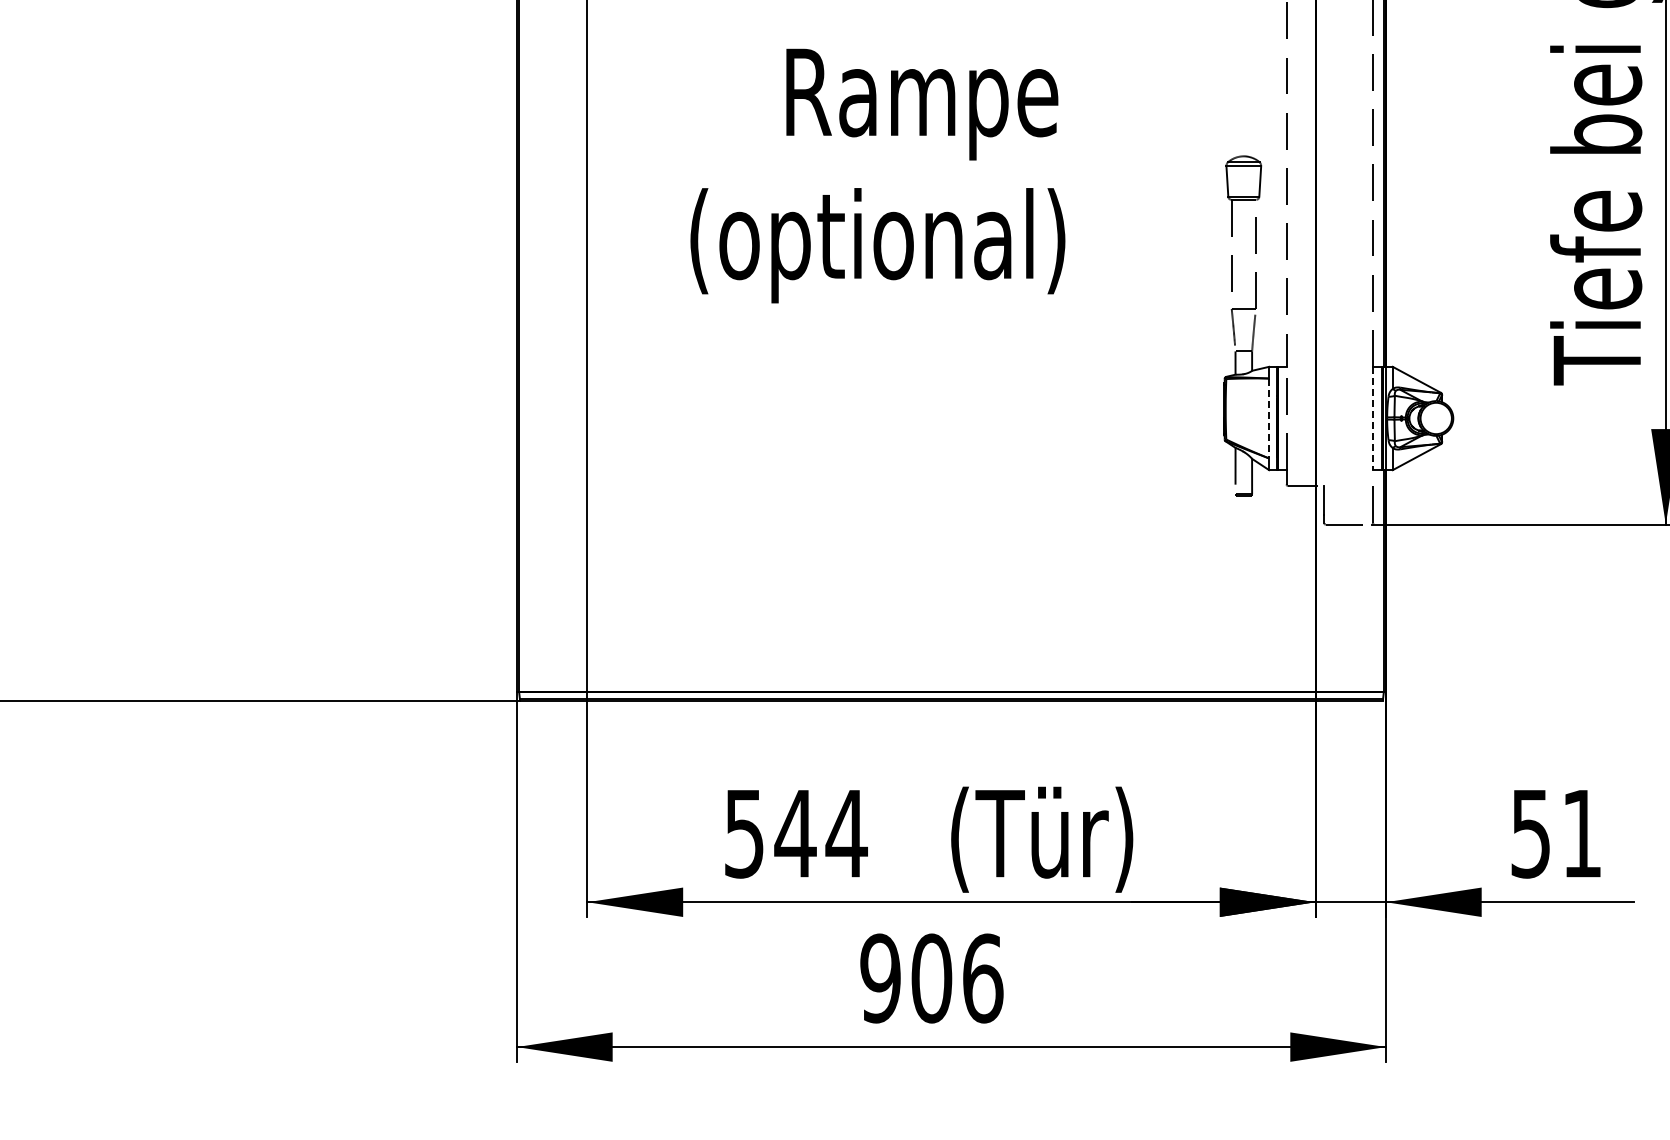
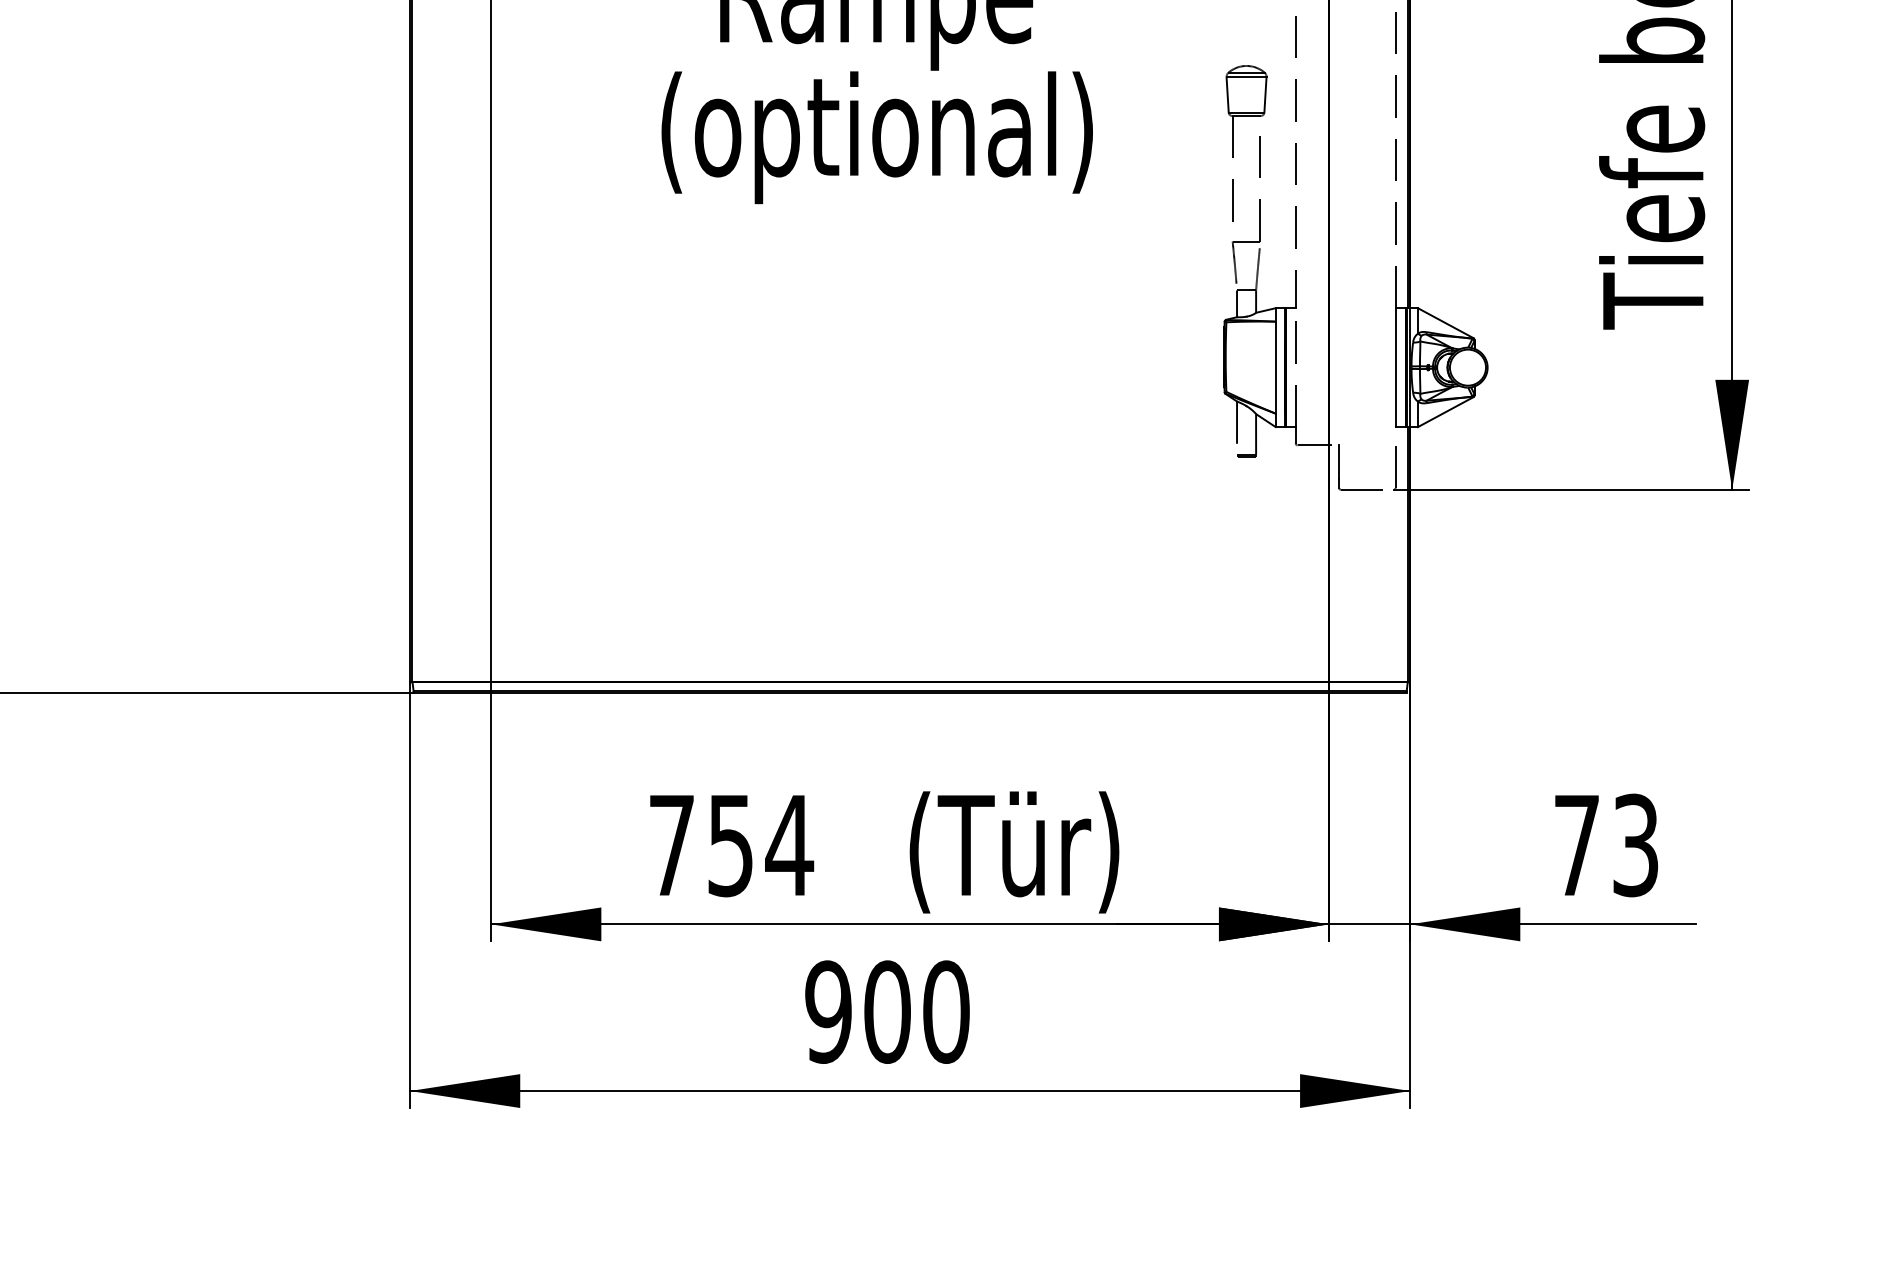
text: (877, 245) -> (876, 137), moved
line: (1269, 418) -> (1276, 367), dashed -> solid
line: (1373, 418) -> (1395, 367), dashed -> solid
text: (1556, 833) -> (1606, 845), 51 -> 73
text: (770, 834) -> (701, 846), 544 -> 754
text: (982, 978) -> (945, 1012), 906 -> 900

